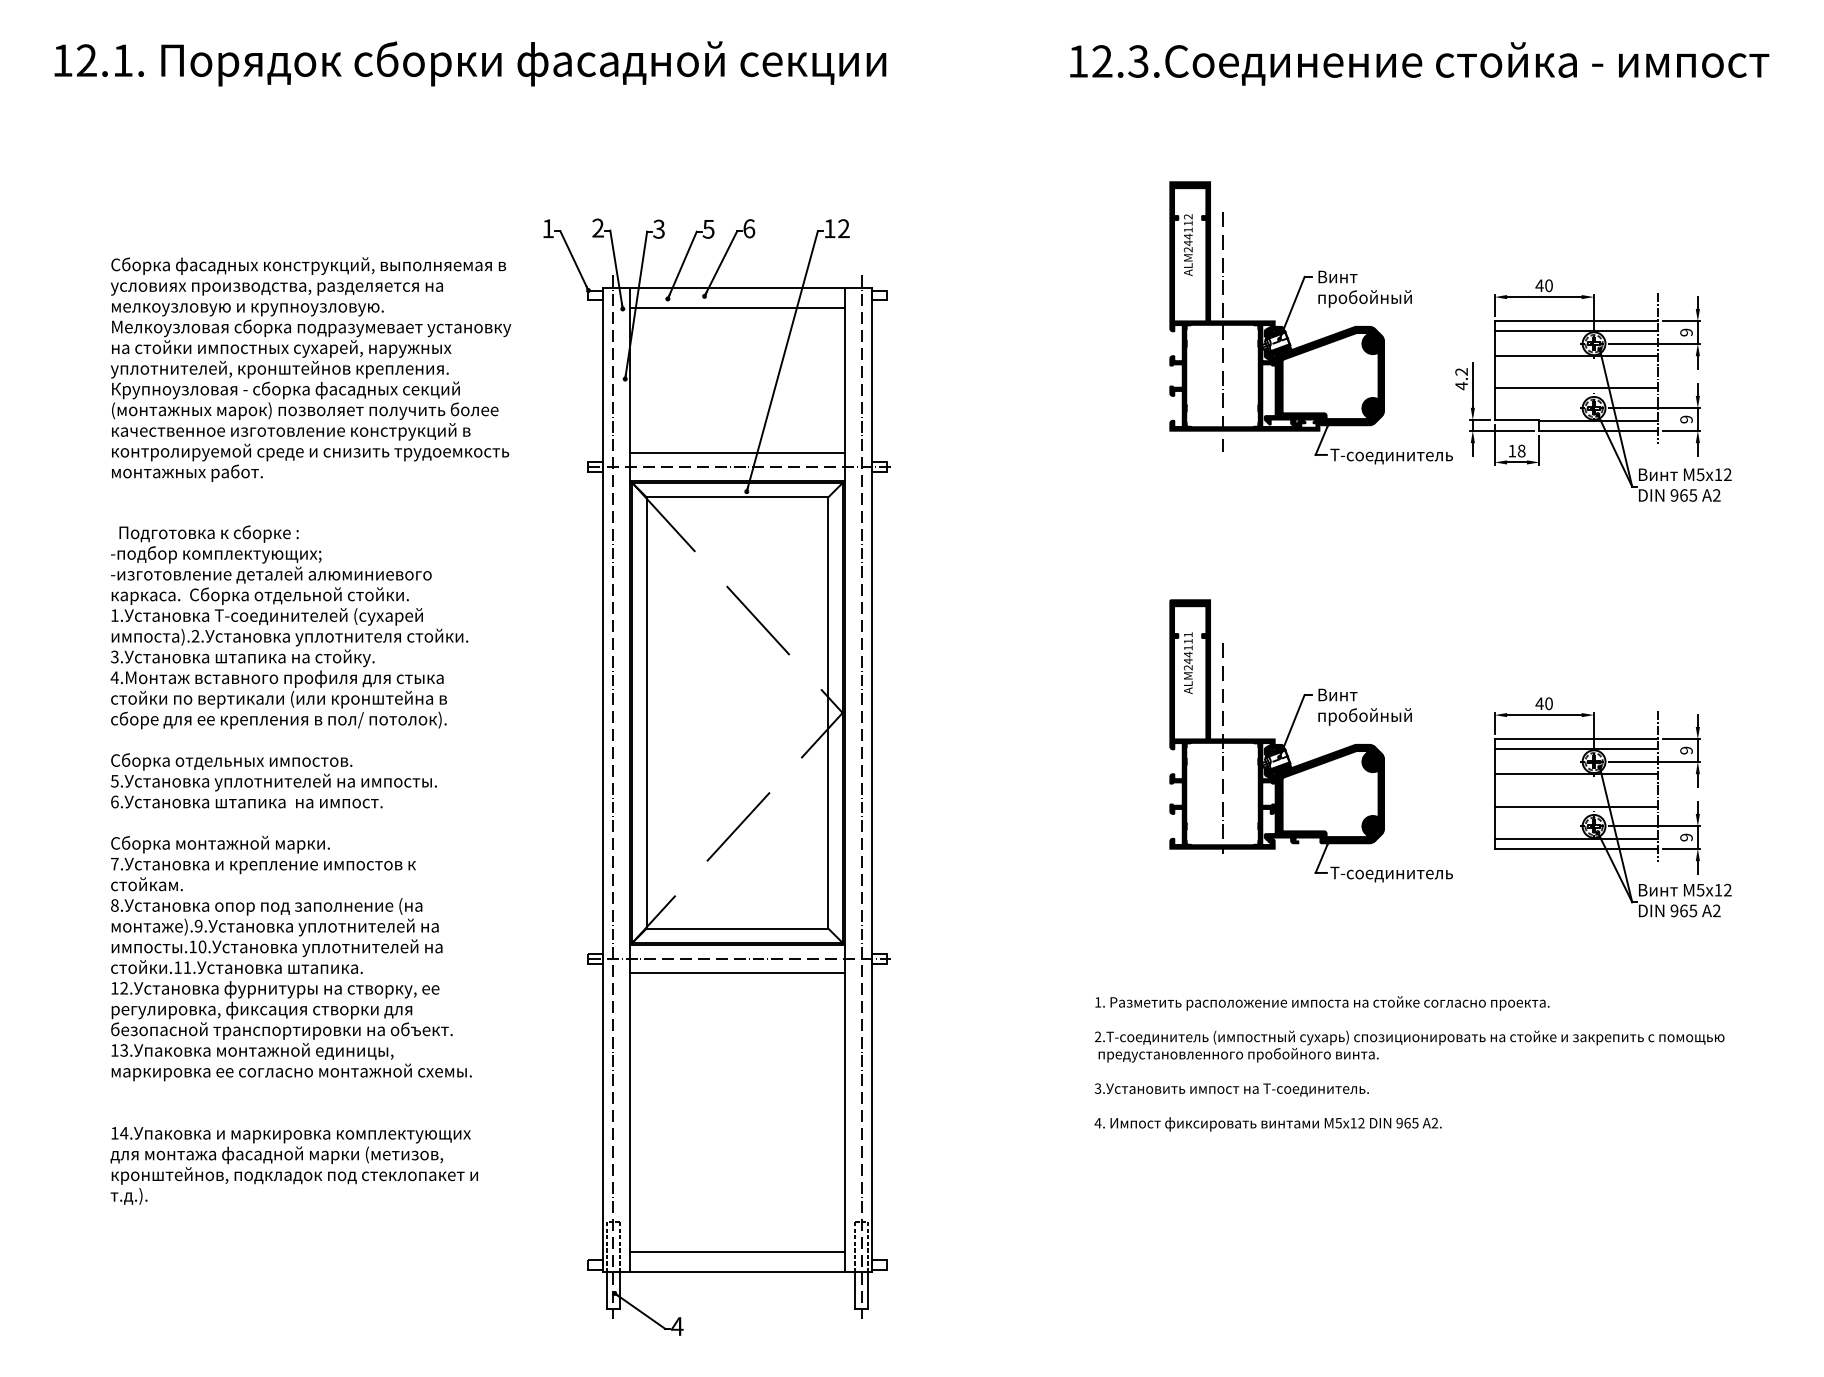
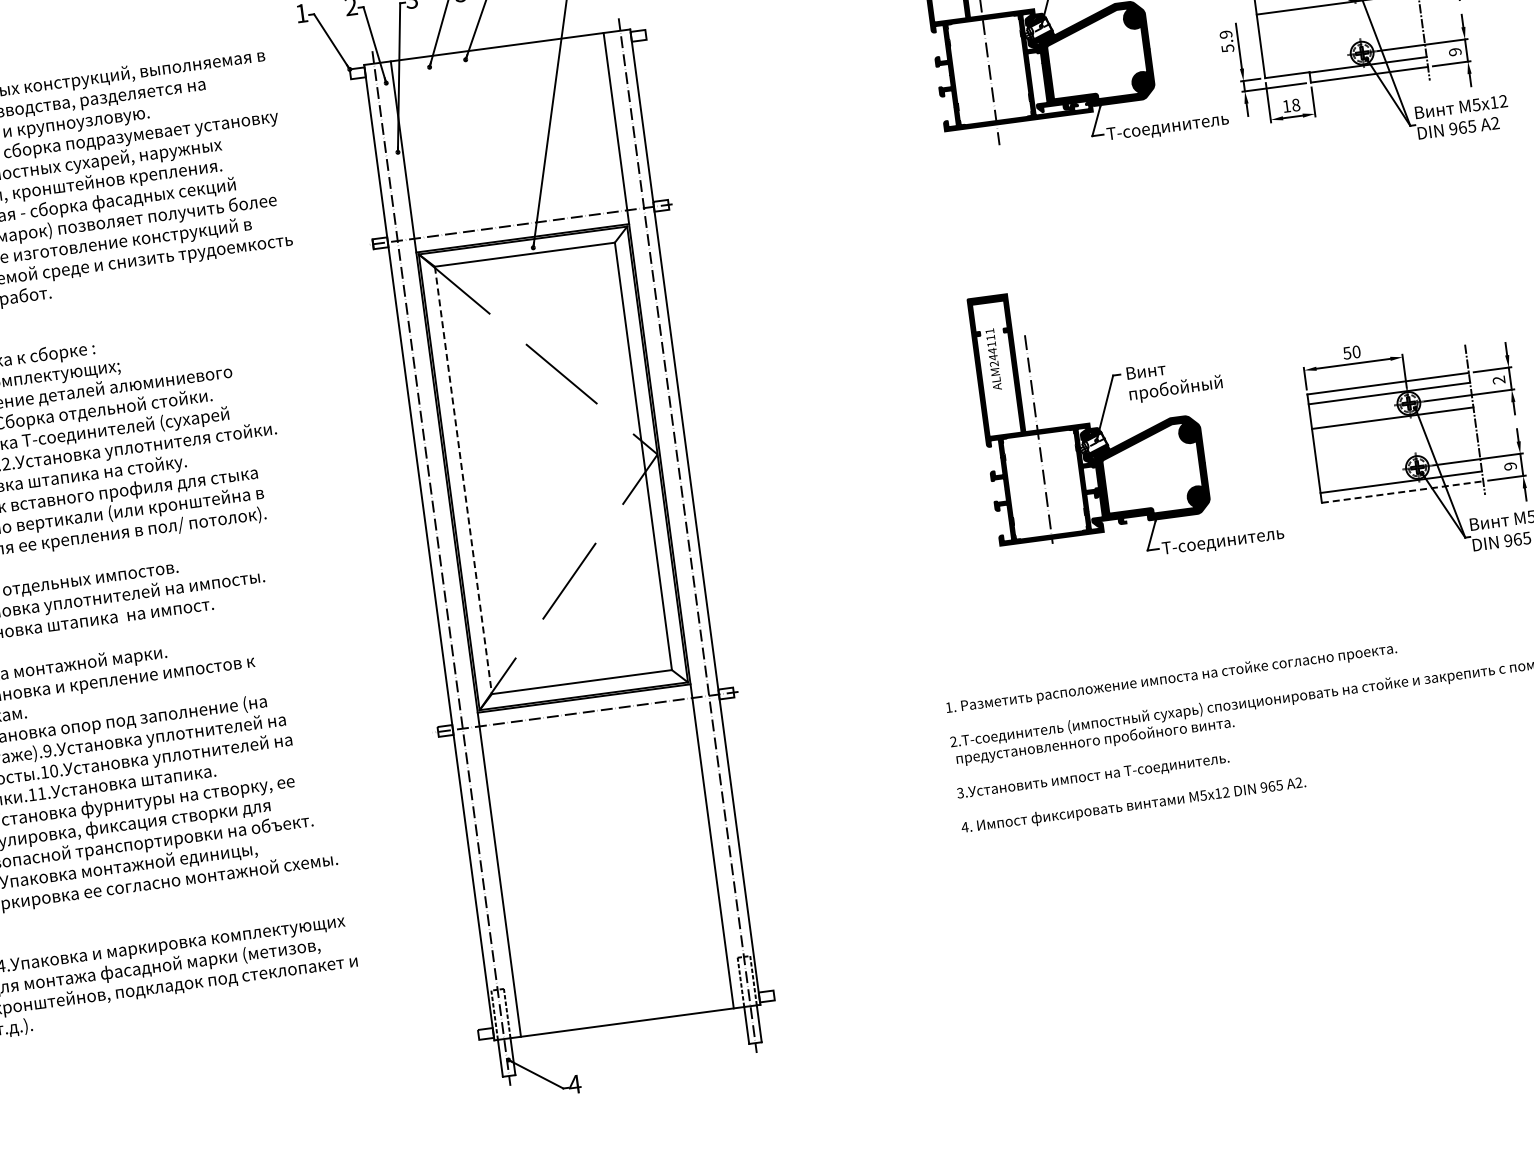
line: (737, 307) -> (499, 66), removed
text: (1461, 379) -> (1226, 42), 4.2 -> 5.9
line: (1575, 388) -> (1341, 35), removed
line: (737, 453) -> (519, 211), removed
text: (1539, 703) -> (1347, 352), 40 -> 50
line: (646, 712) -> (463, 479), solid -> dashed
text: (1686, 750) -> (1499, 380), 9 -> 2
line: (1575, 806) -> (1396, 450), removed
line: (1576, 848) -> (1402, 491), solid -> dashed
line: (737, 972) -> (587, 725), removed
line: (737, 1252) -> (624, 1003), removed

